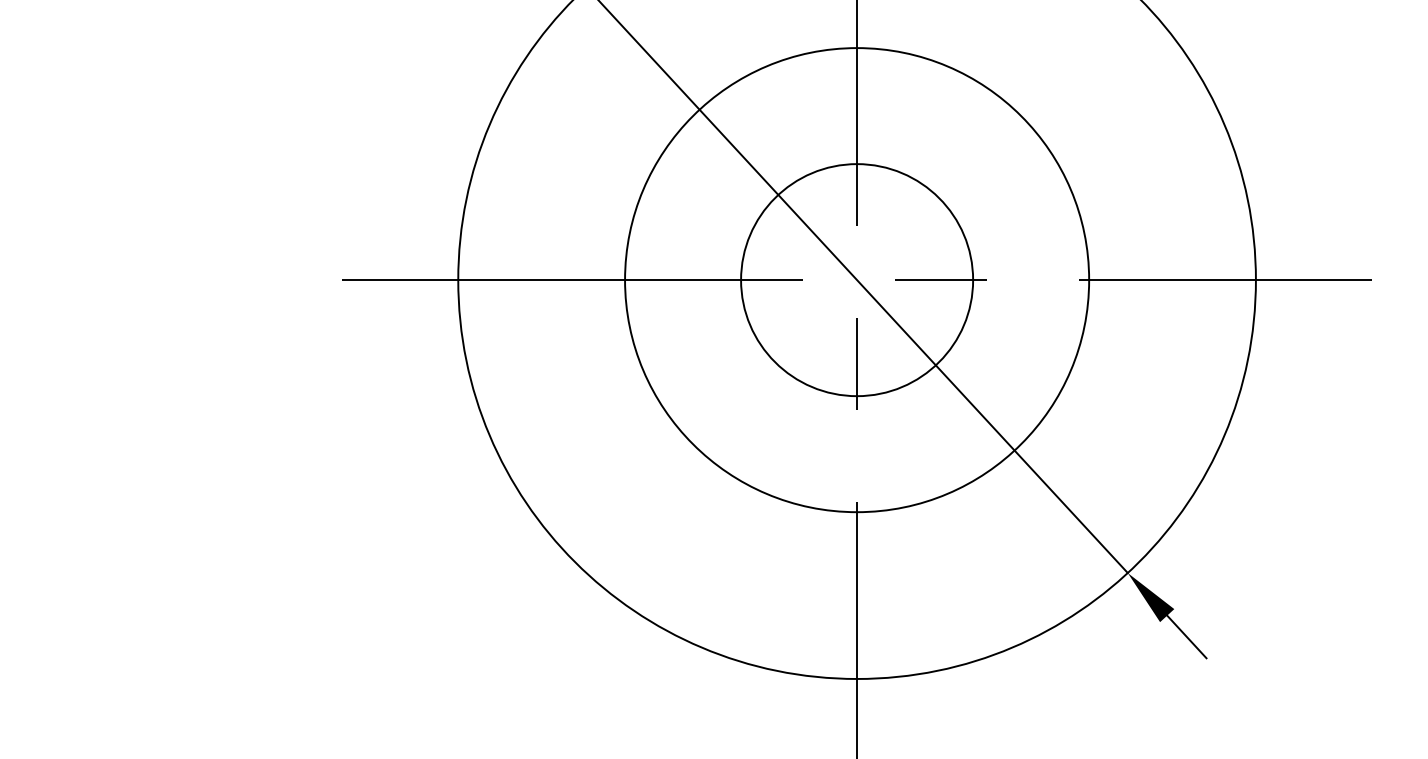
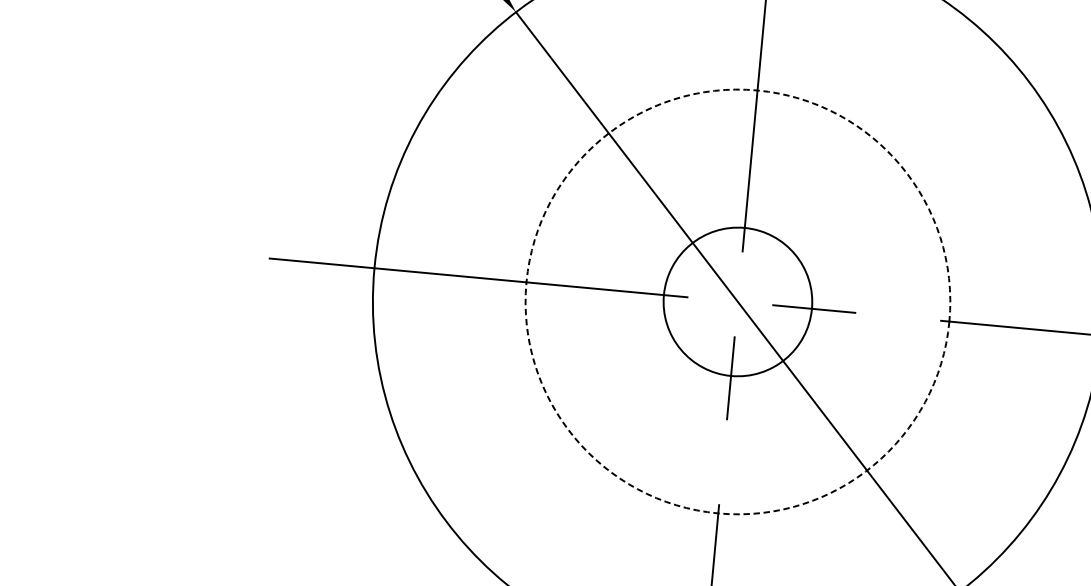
circle: (857, 280) -> (738, 302), size x0.7
circle: (857, 280) -> (738, 302), solid -> dashed

